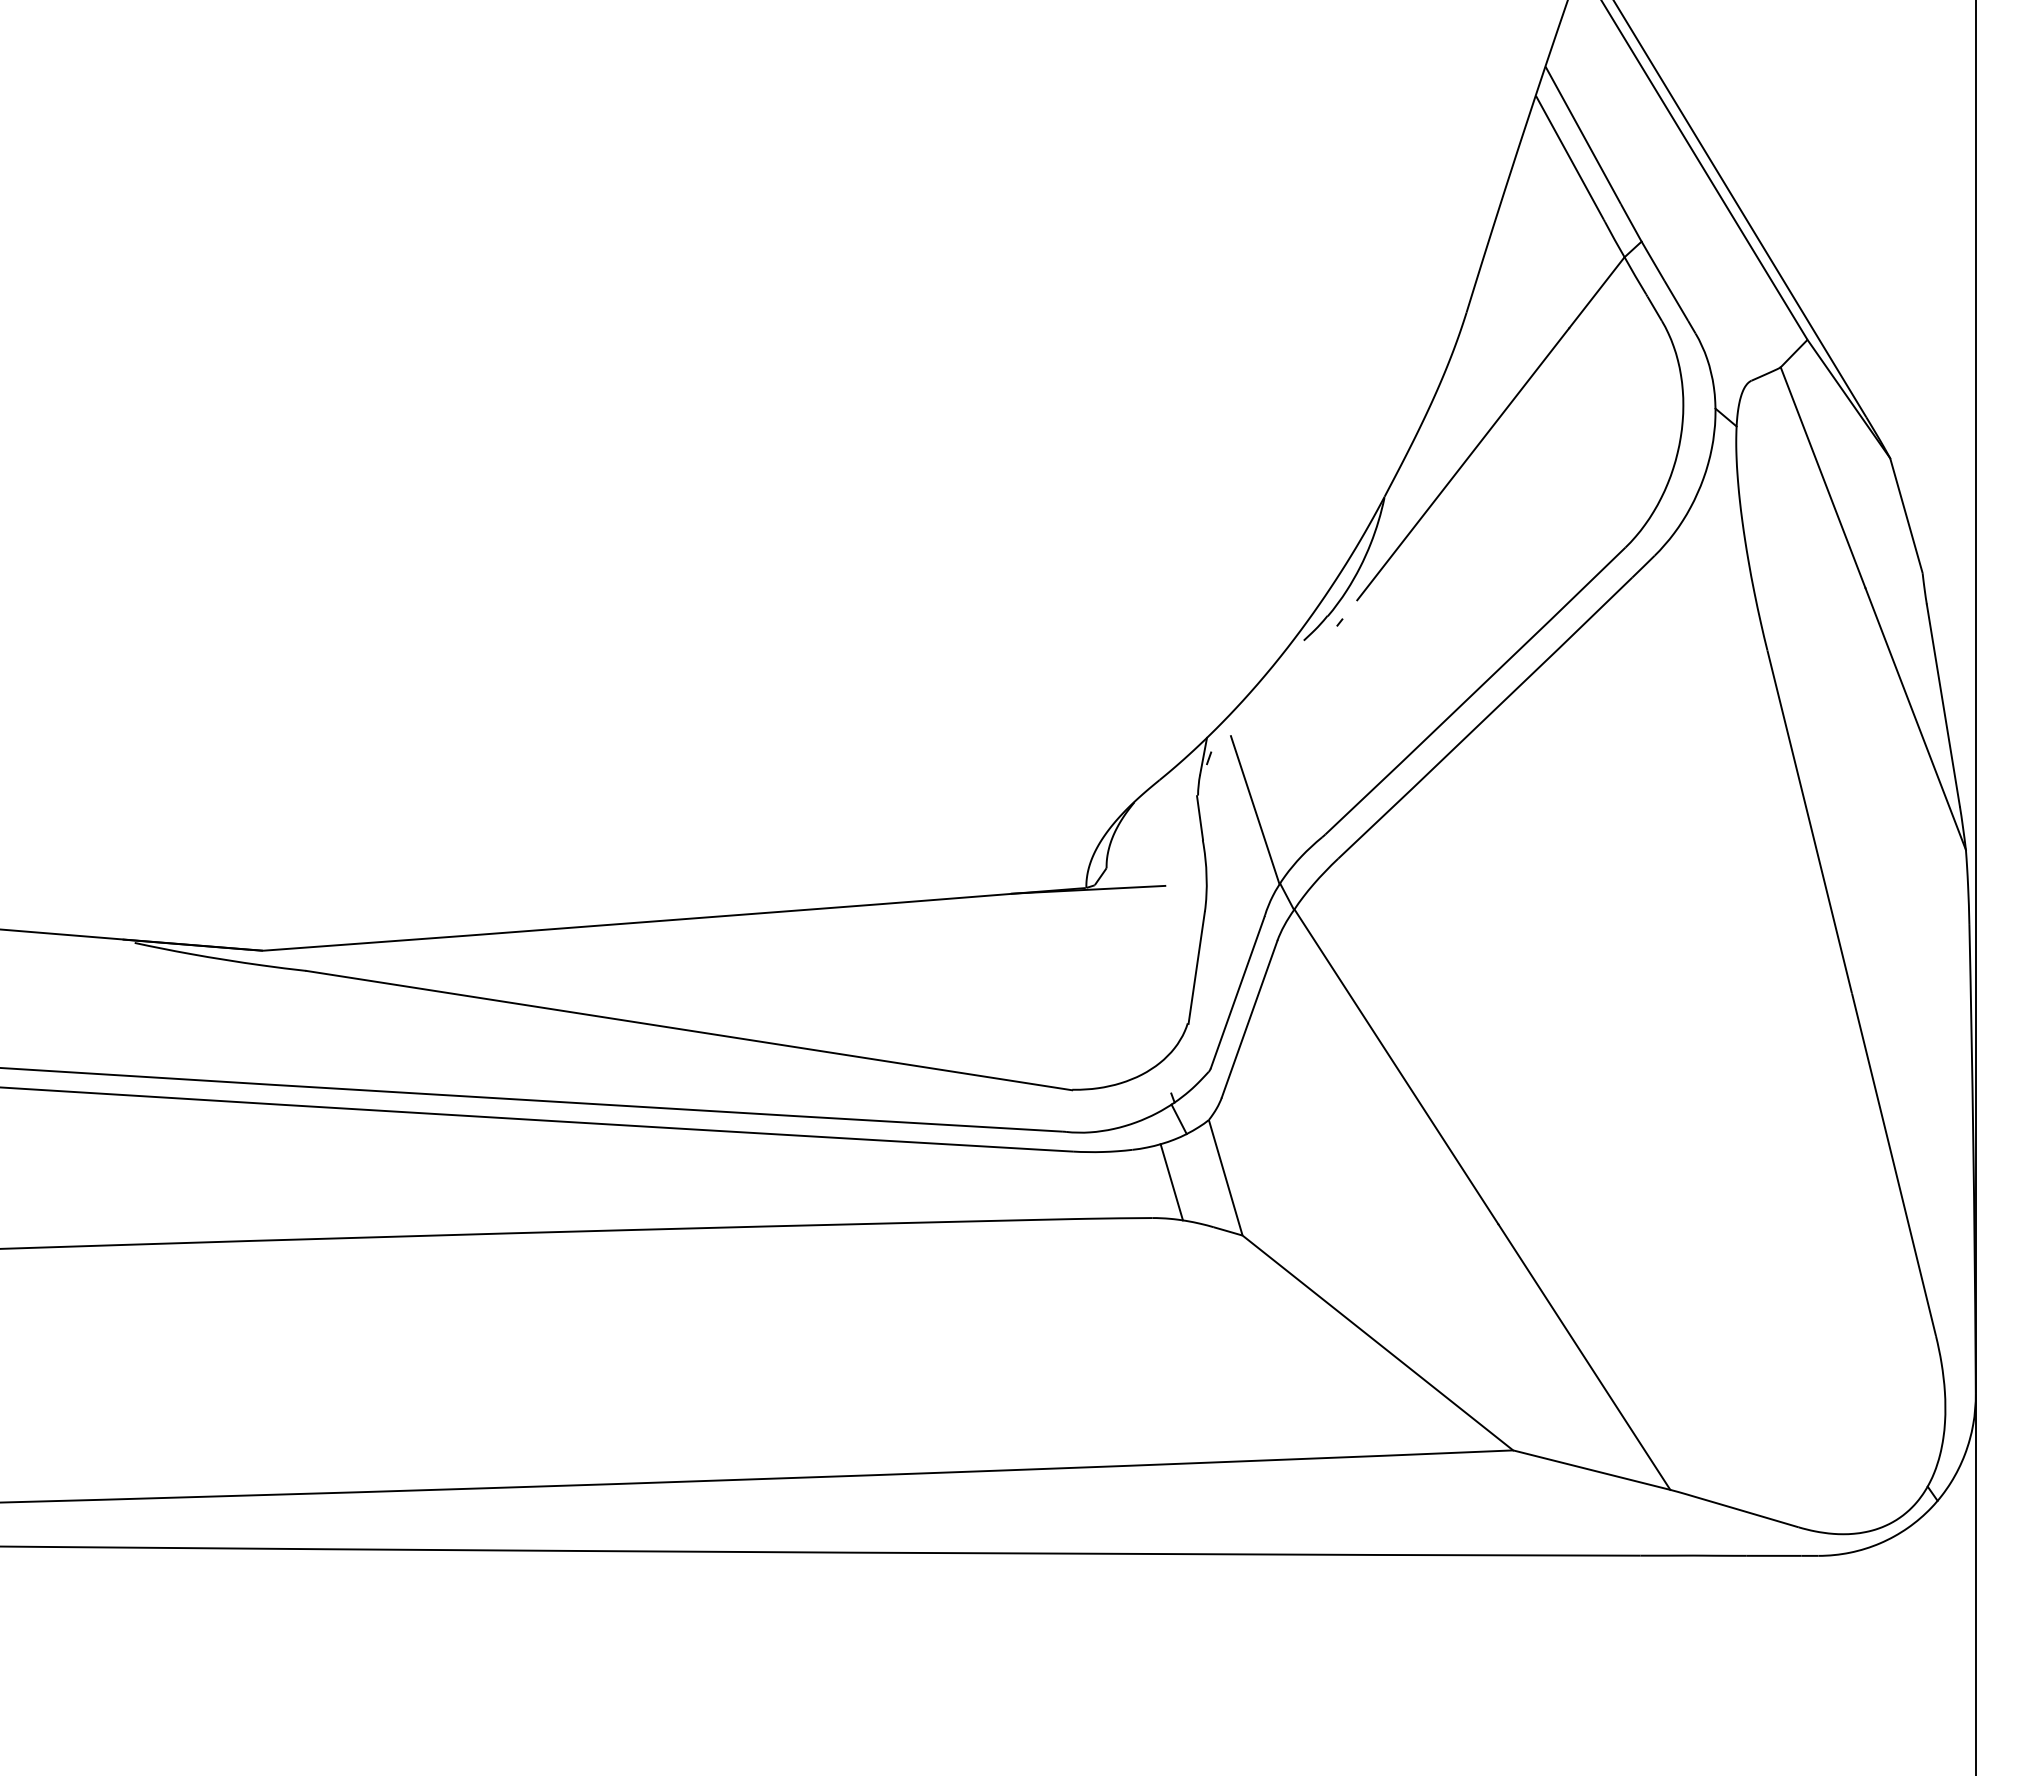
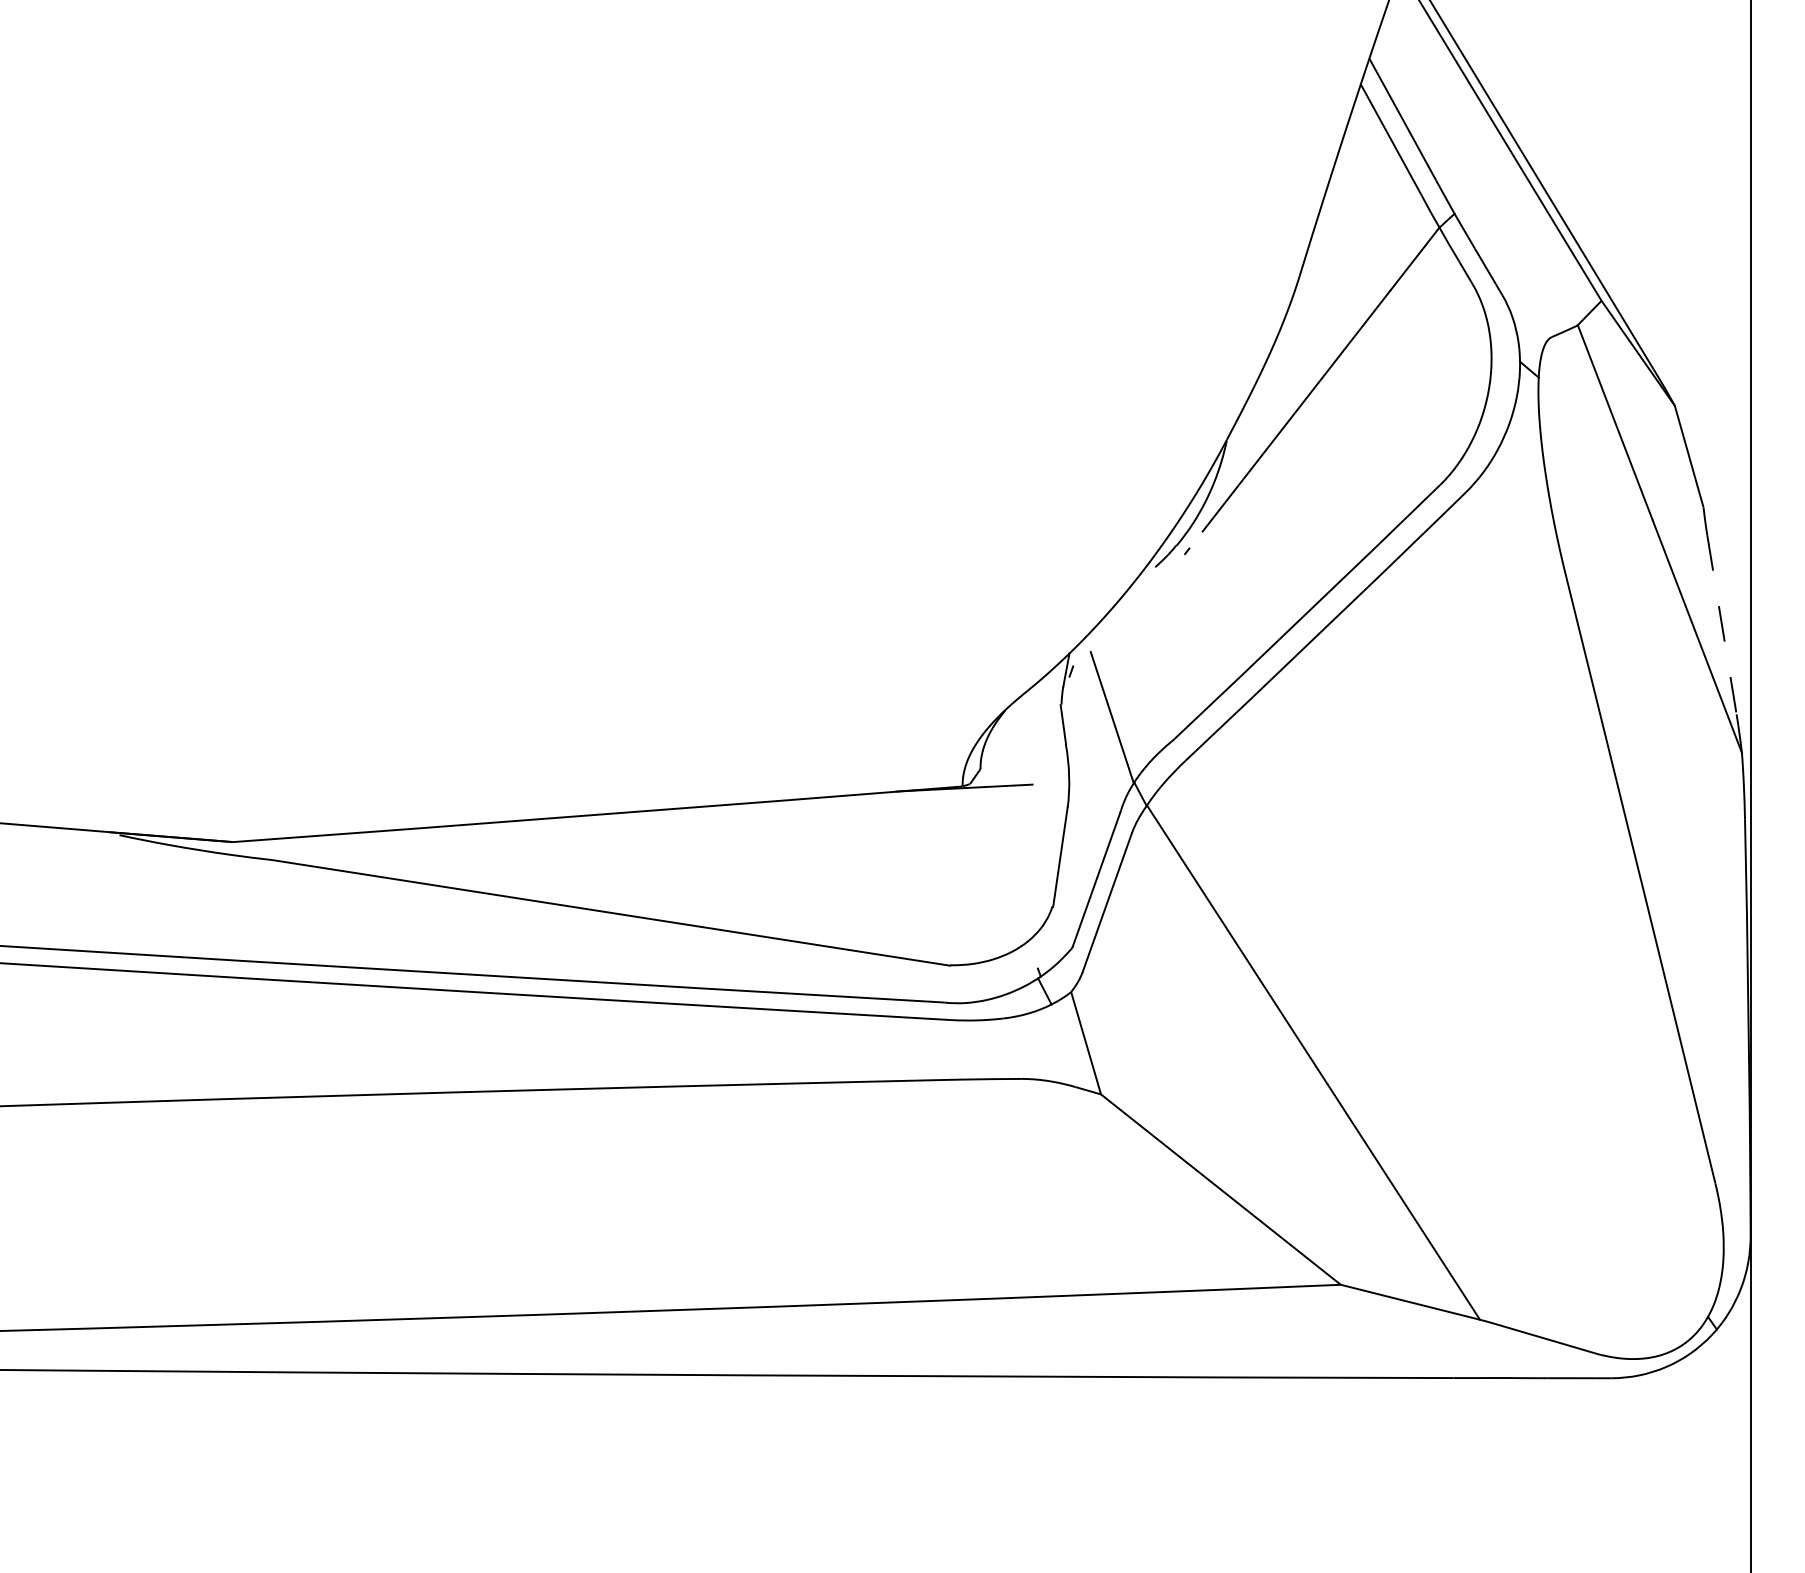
line: (1943, 706) -> (1722, 625), solid -> dashed
line: (1171, 1182) -> (1038, 1047), removed

